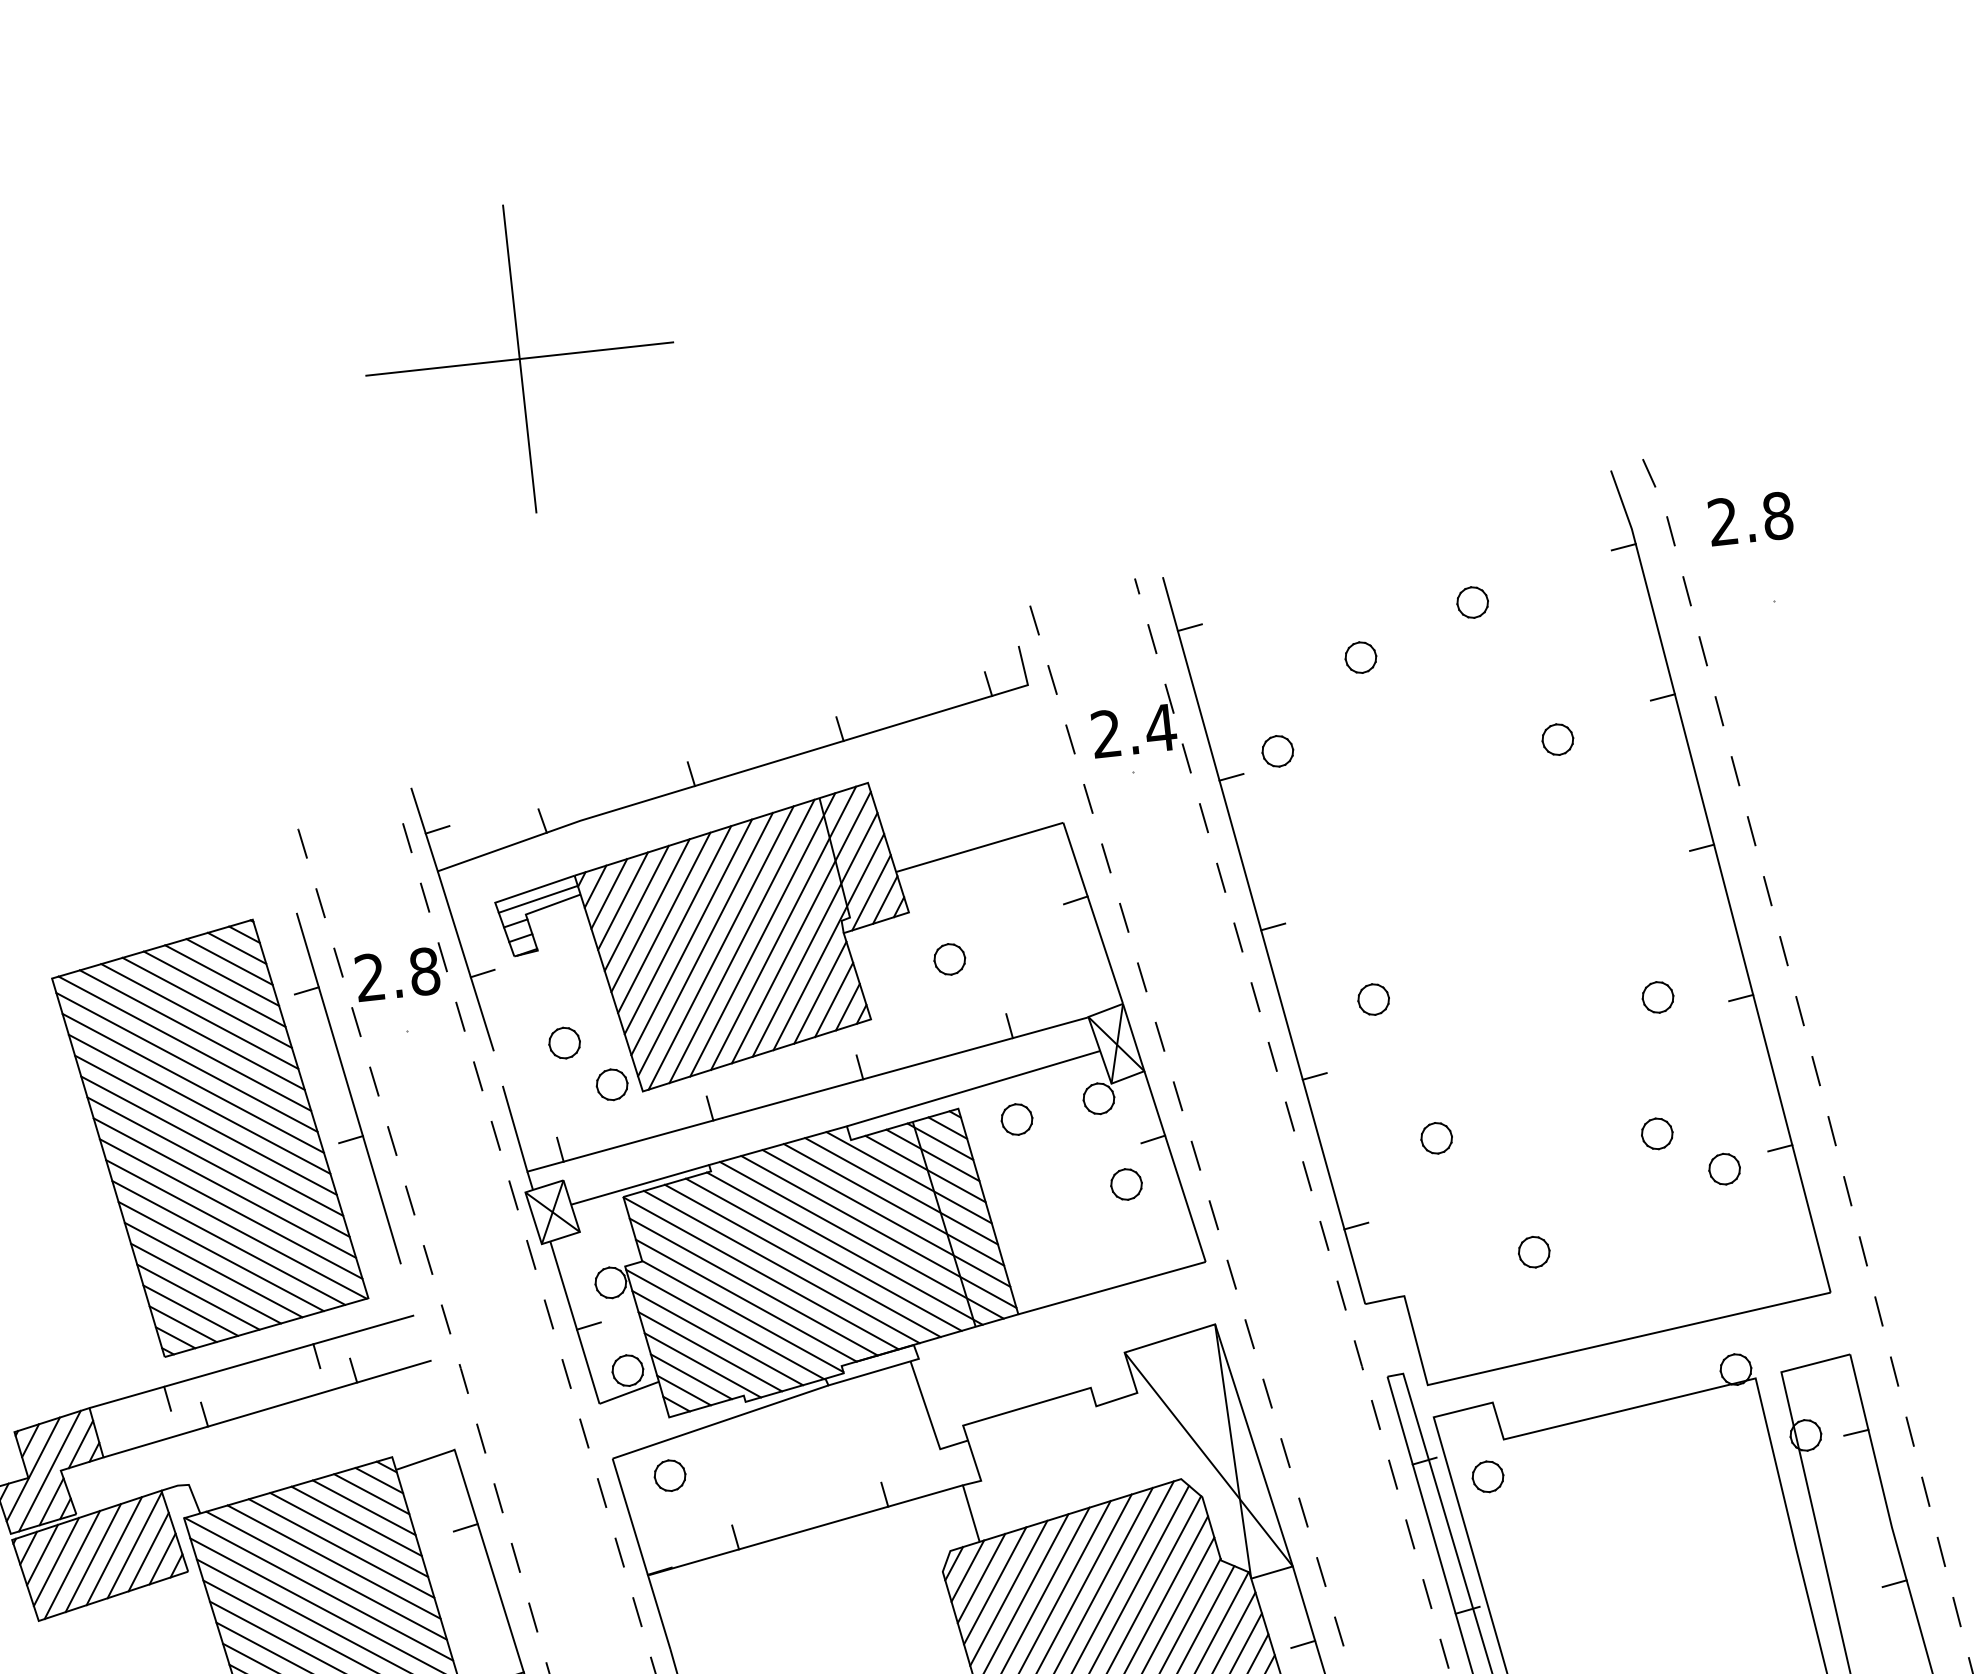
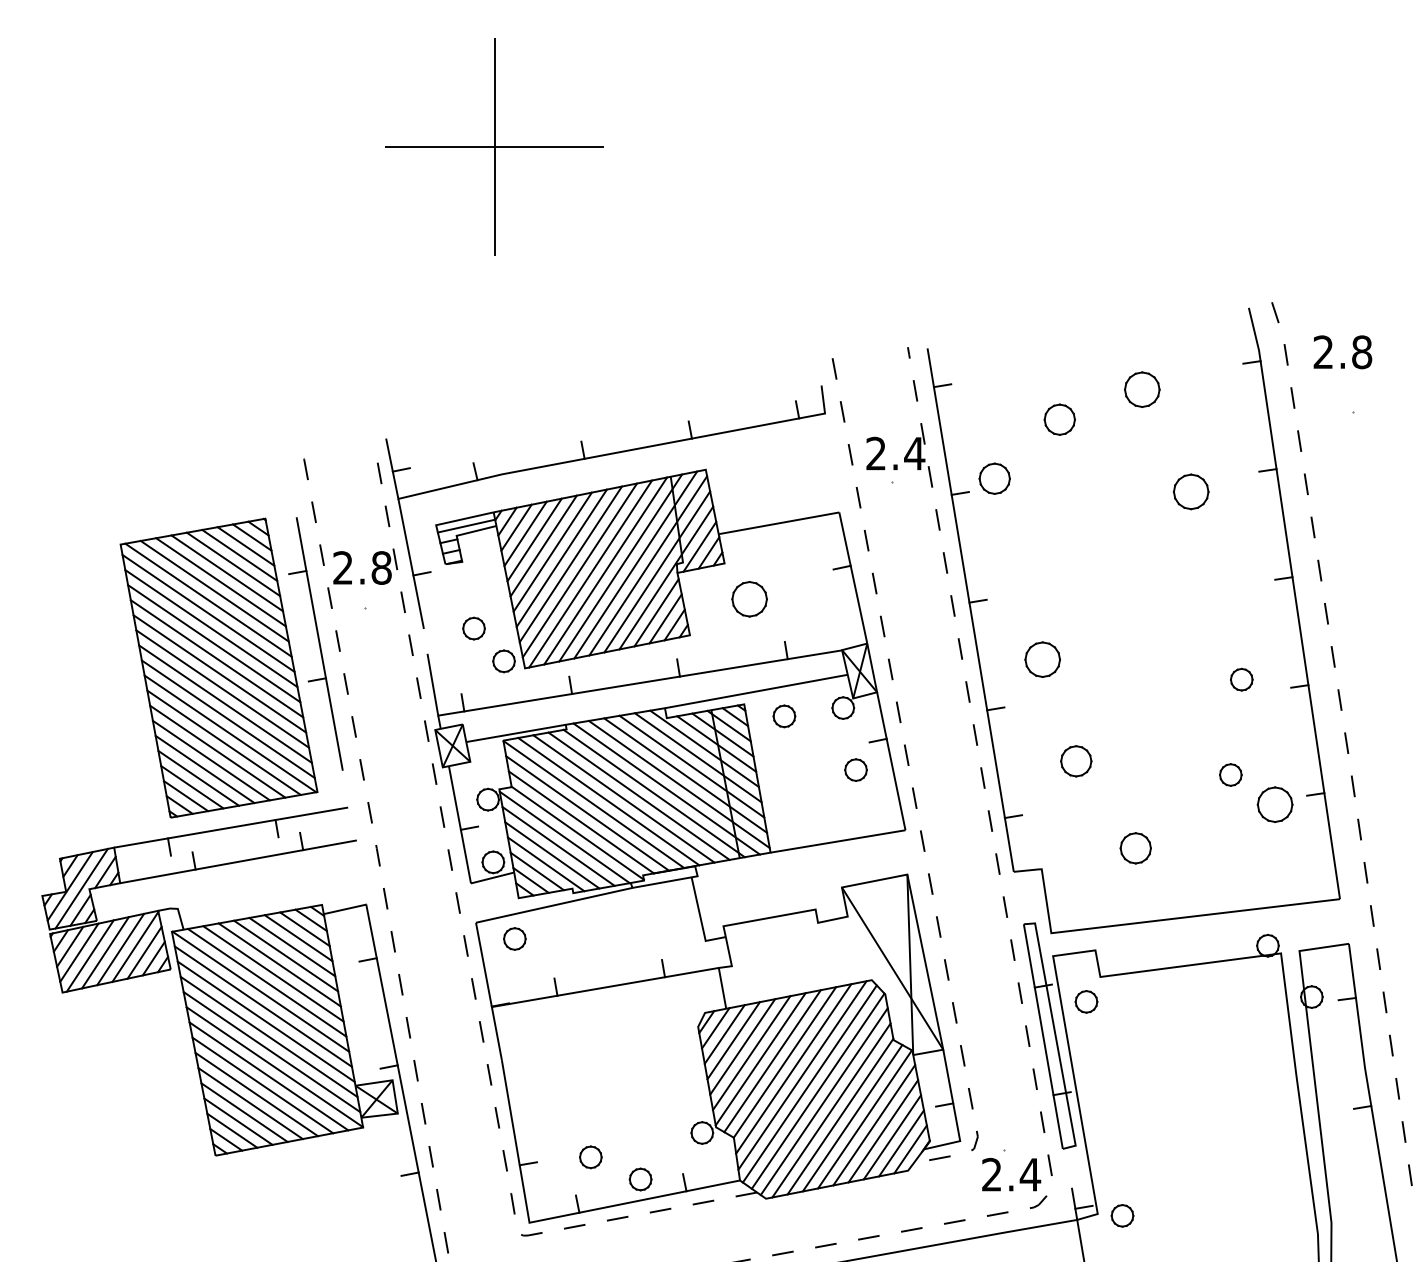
part: (1471, 602) -> (1141, 389), size x1.6
part: (1360, 657) -> (1059, 419), size x1.4
part: (1558, 739) -> (1191, 491), size x1.6
part: (1277, 750) -> (994, 478), size x1.4
part: (949, 959) -> (749, 599), size x1.6
part: (1373, 999) -> (1042, 659), size x1.6
part: (1436, 1138) -> (1076, 761), size x1.4
part: (1724, 1168) -> (1275, 804), size x1.6
part: (1533, 1252) -> (1135, 848), size x1.4

